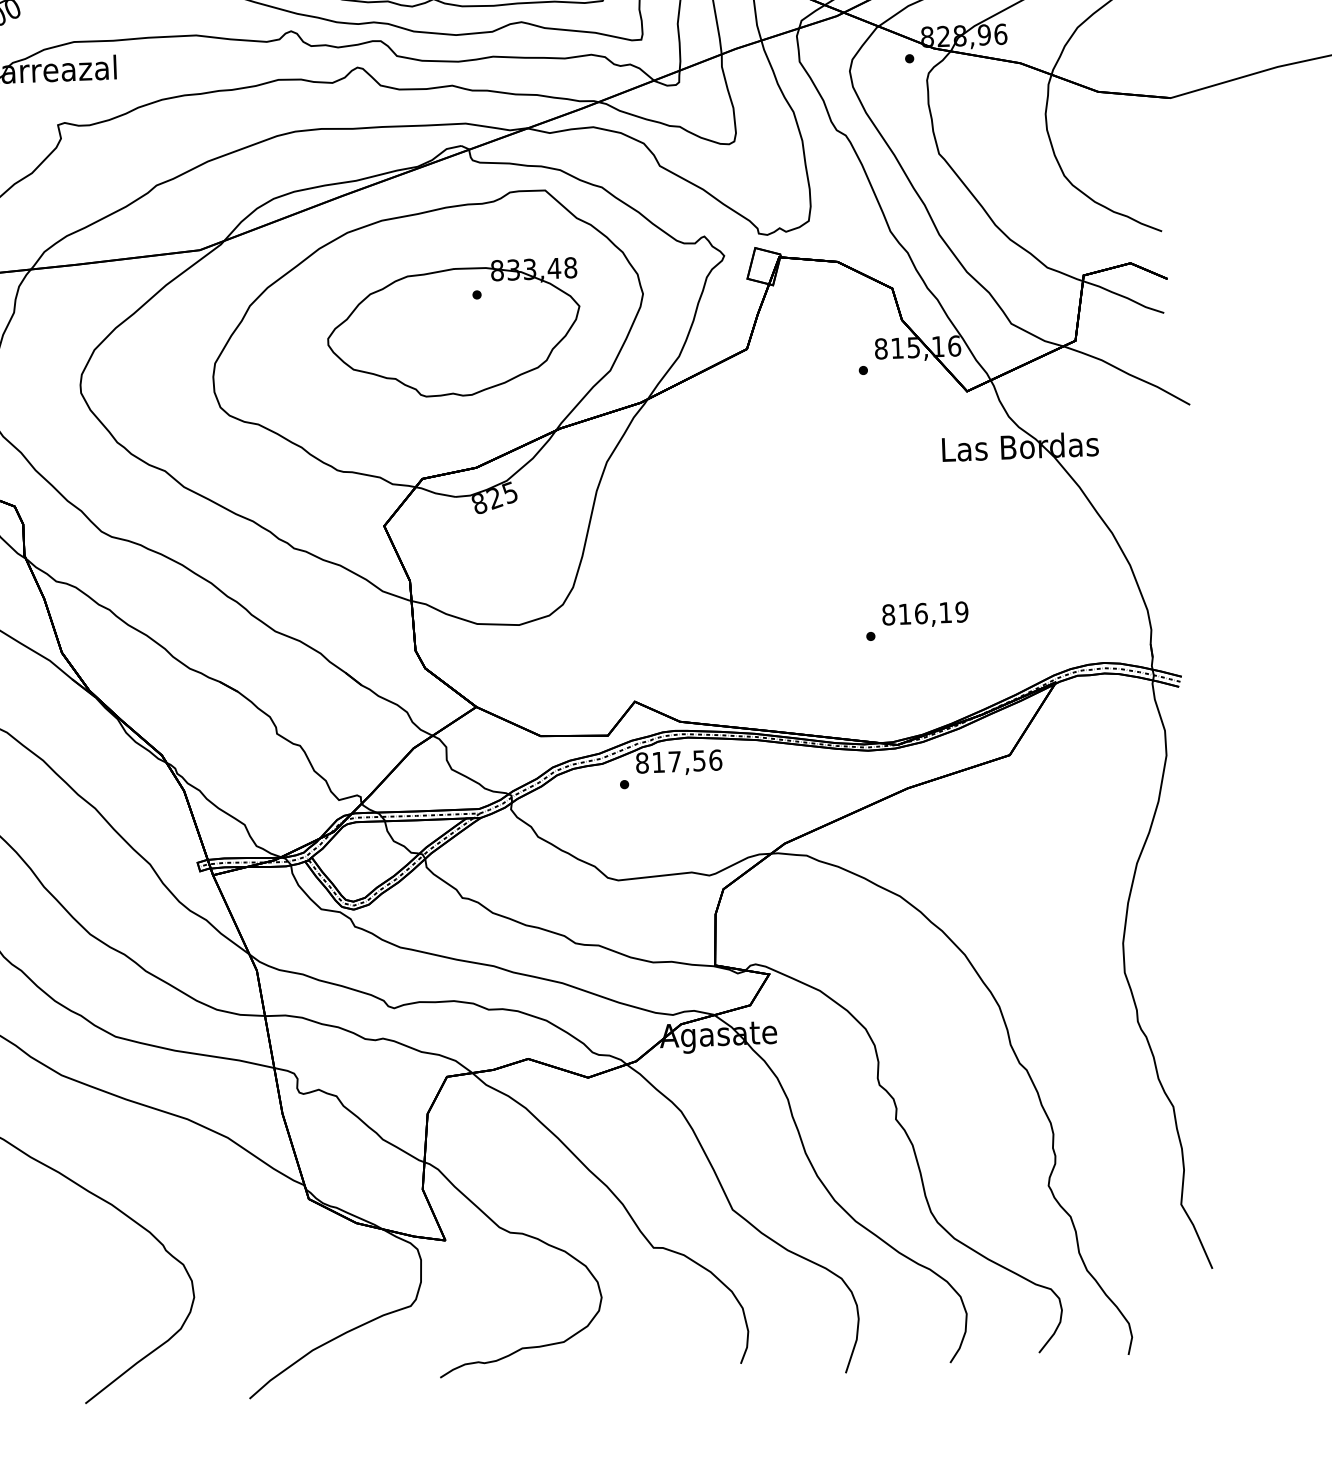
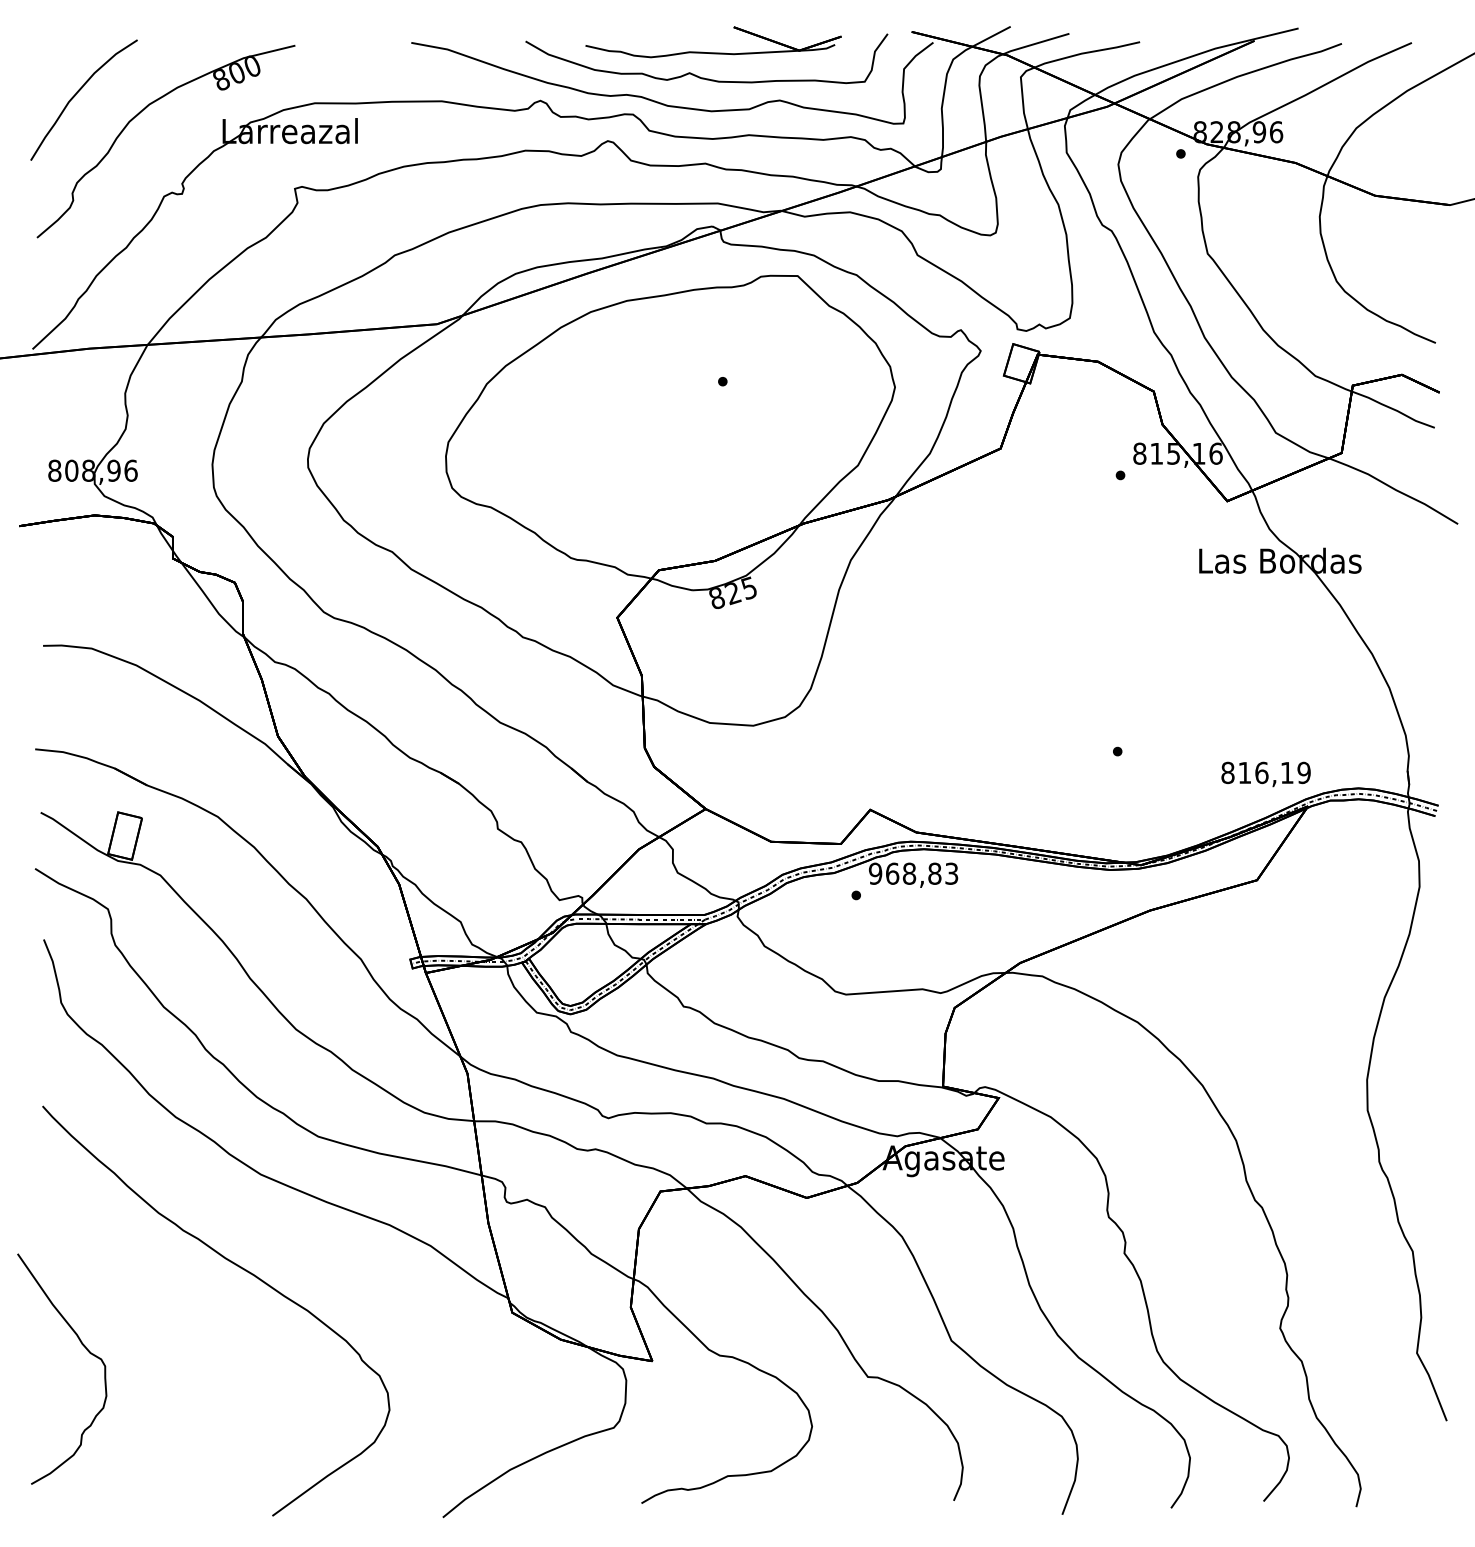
part: (453, 329) -> (697, 416), removed
text: (924, 615) -> (1265, 774), moved
text: (678, 761) -> (913, 873), 817,56 -> 968,83

